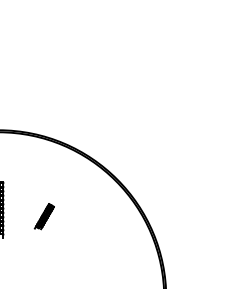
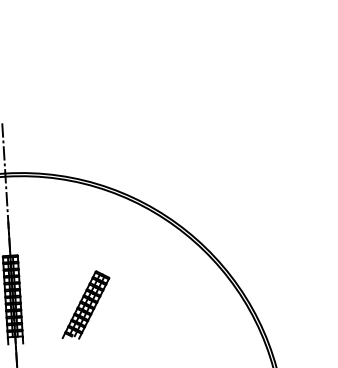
part: (44, 216) -> (85, 304), size x1.67

